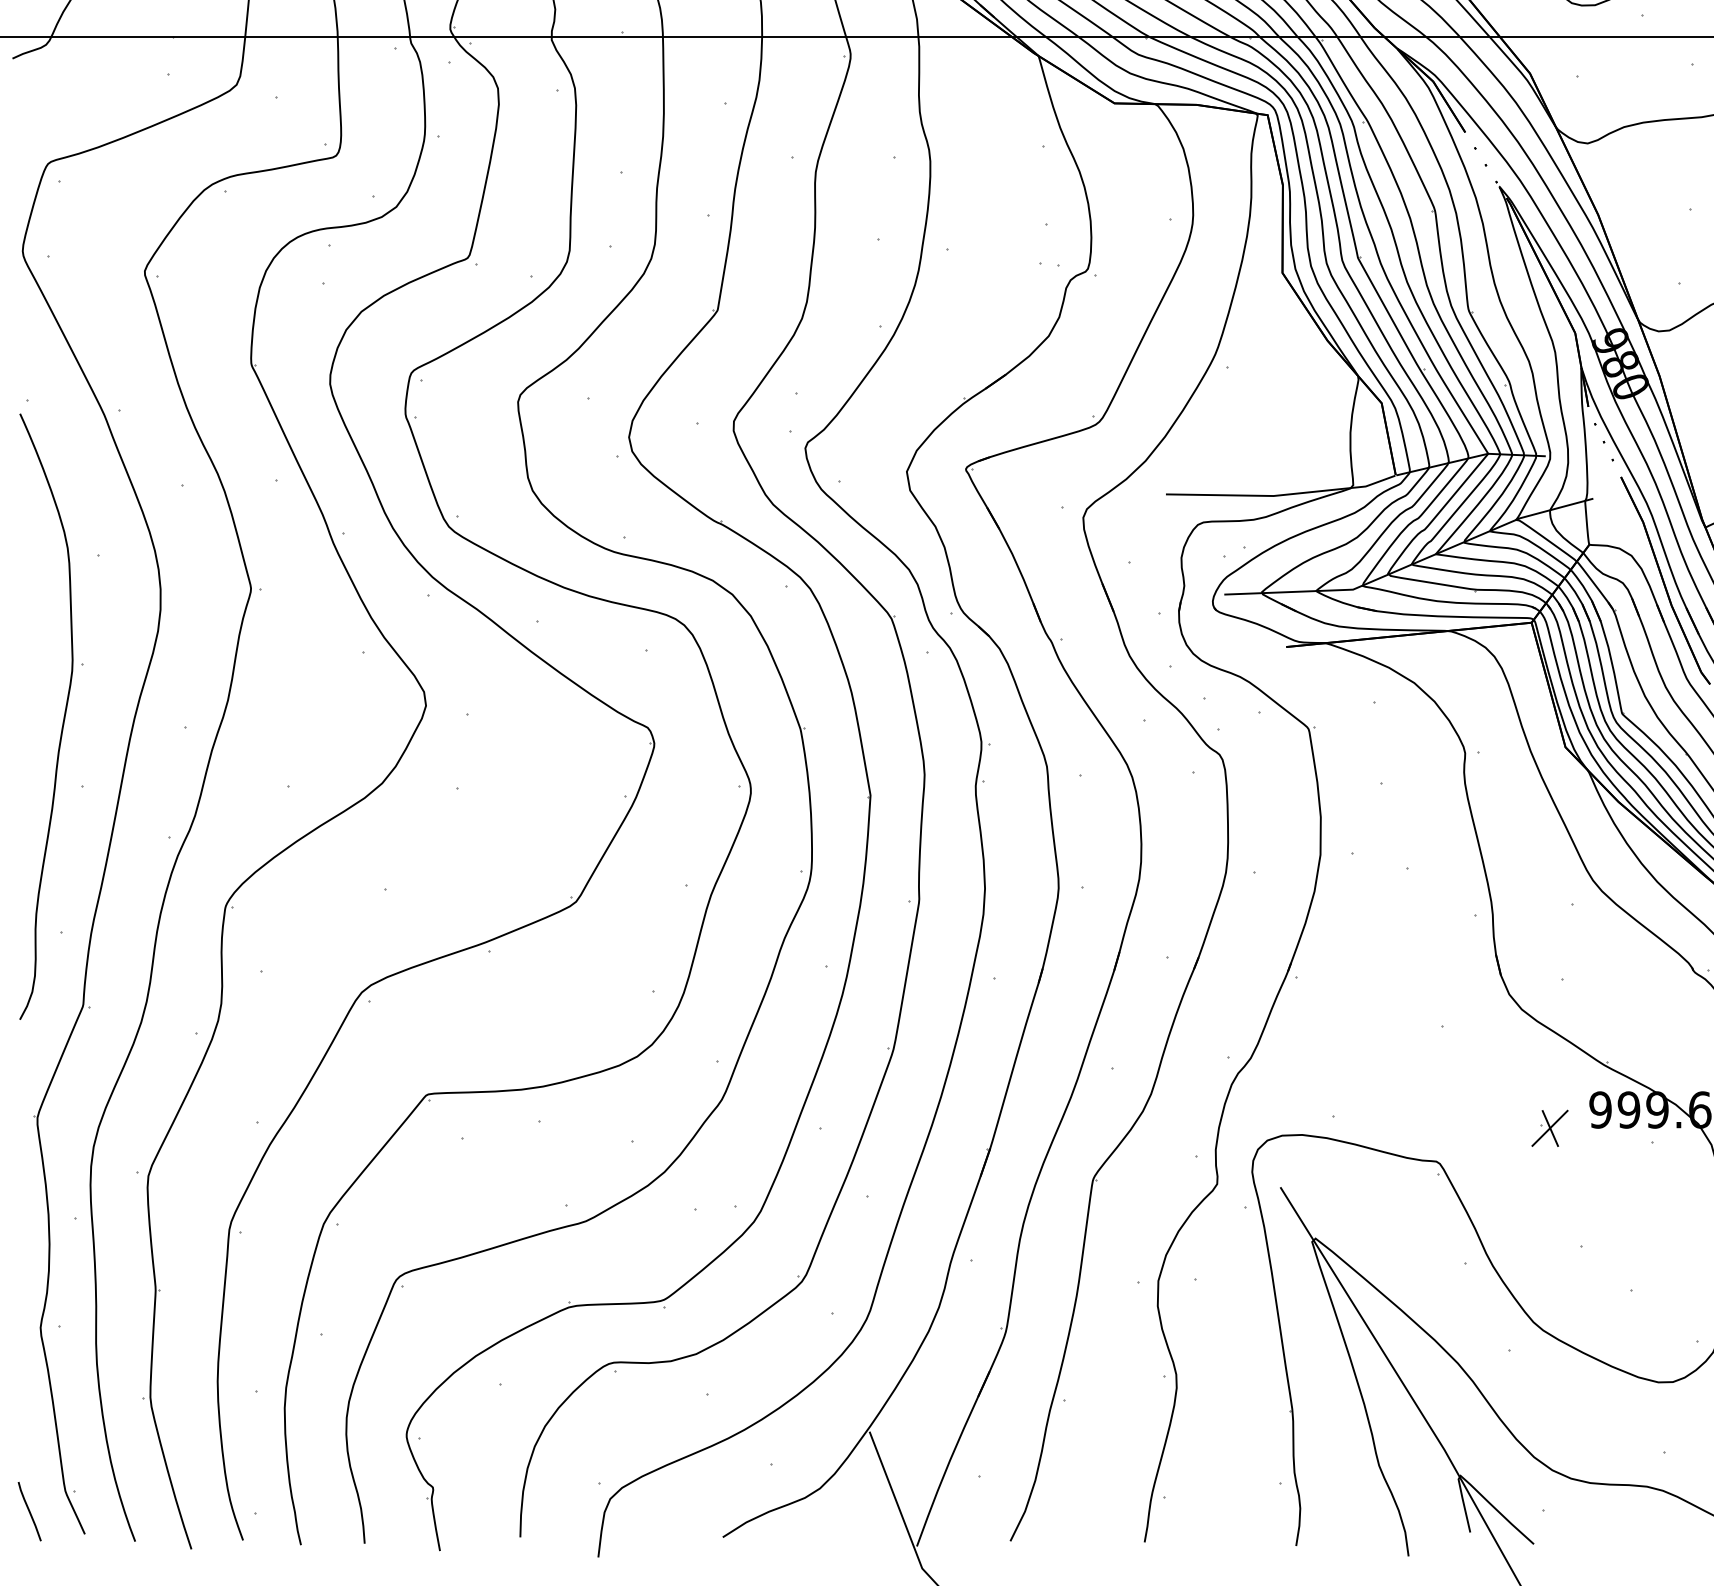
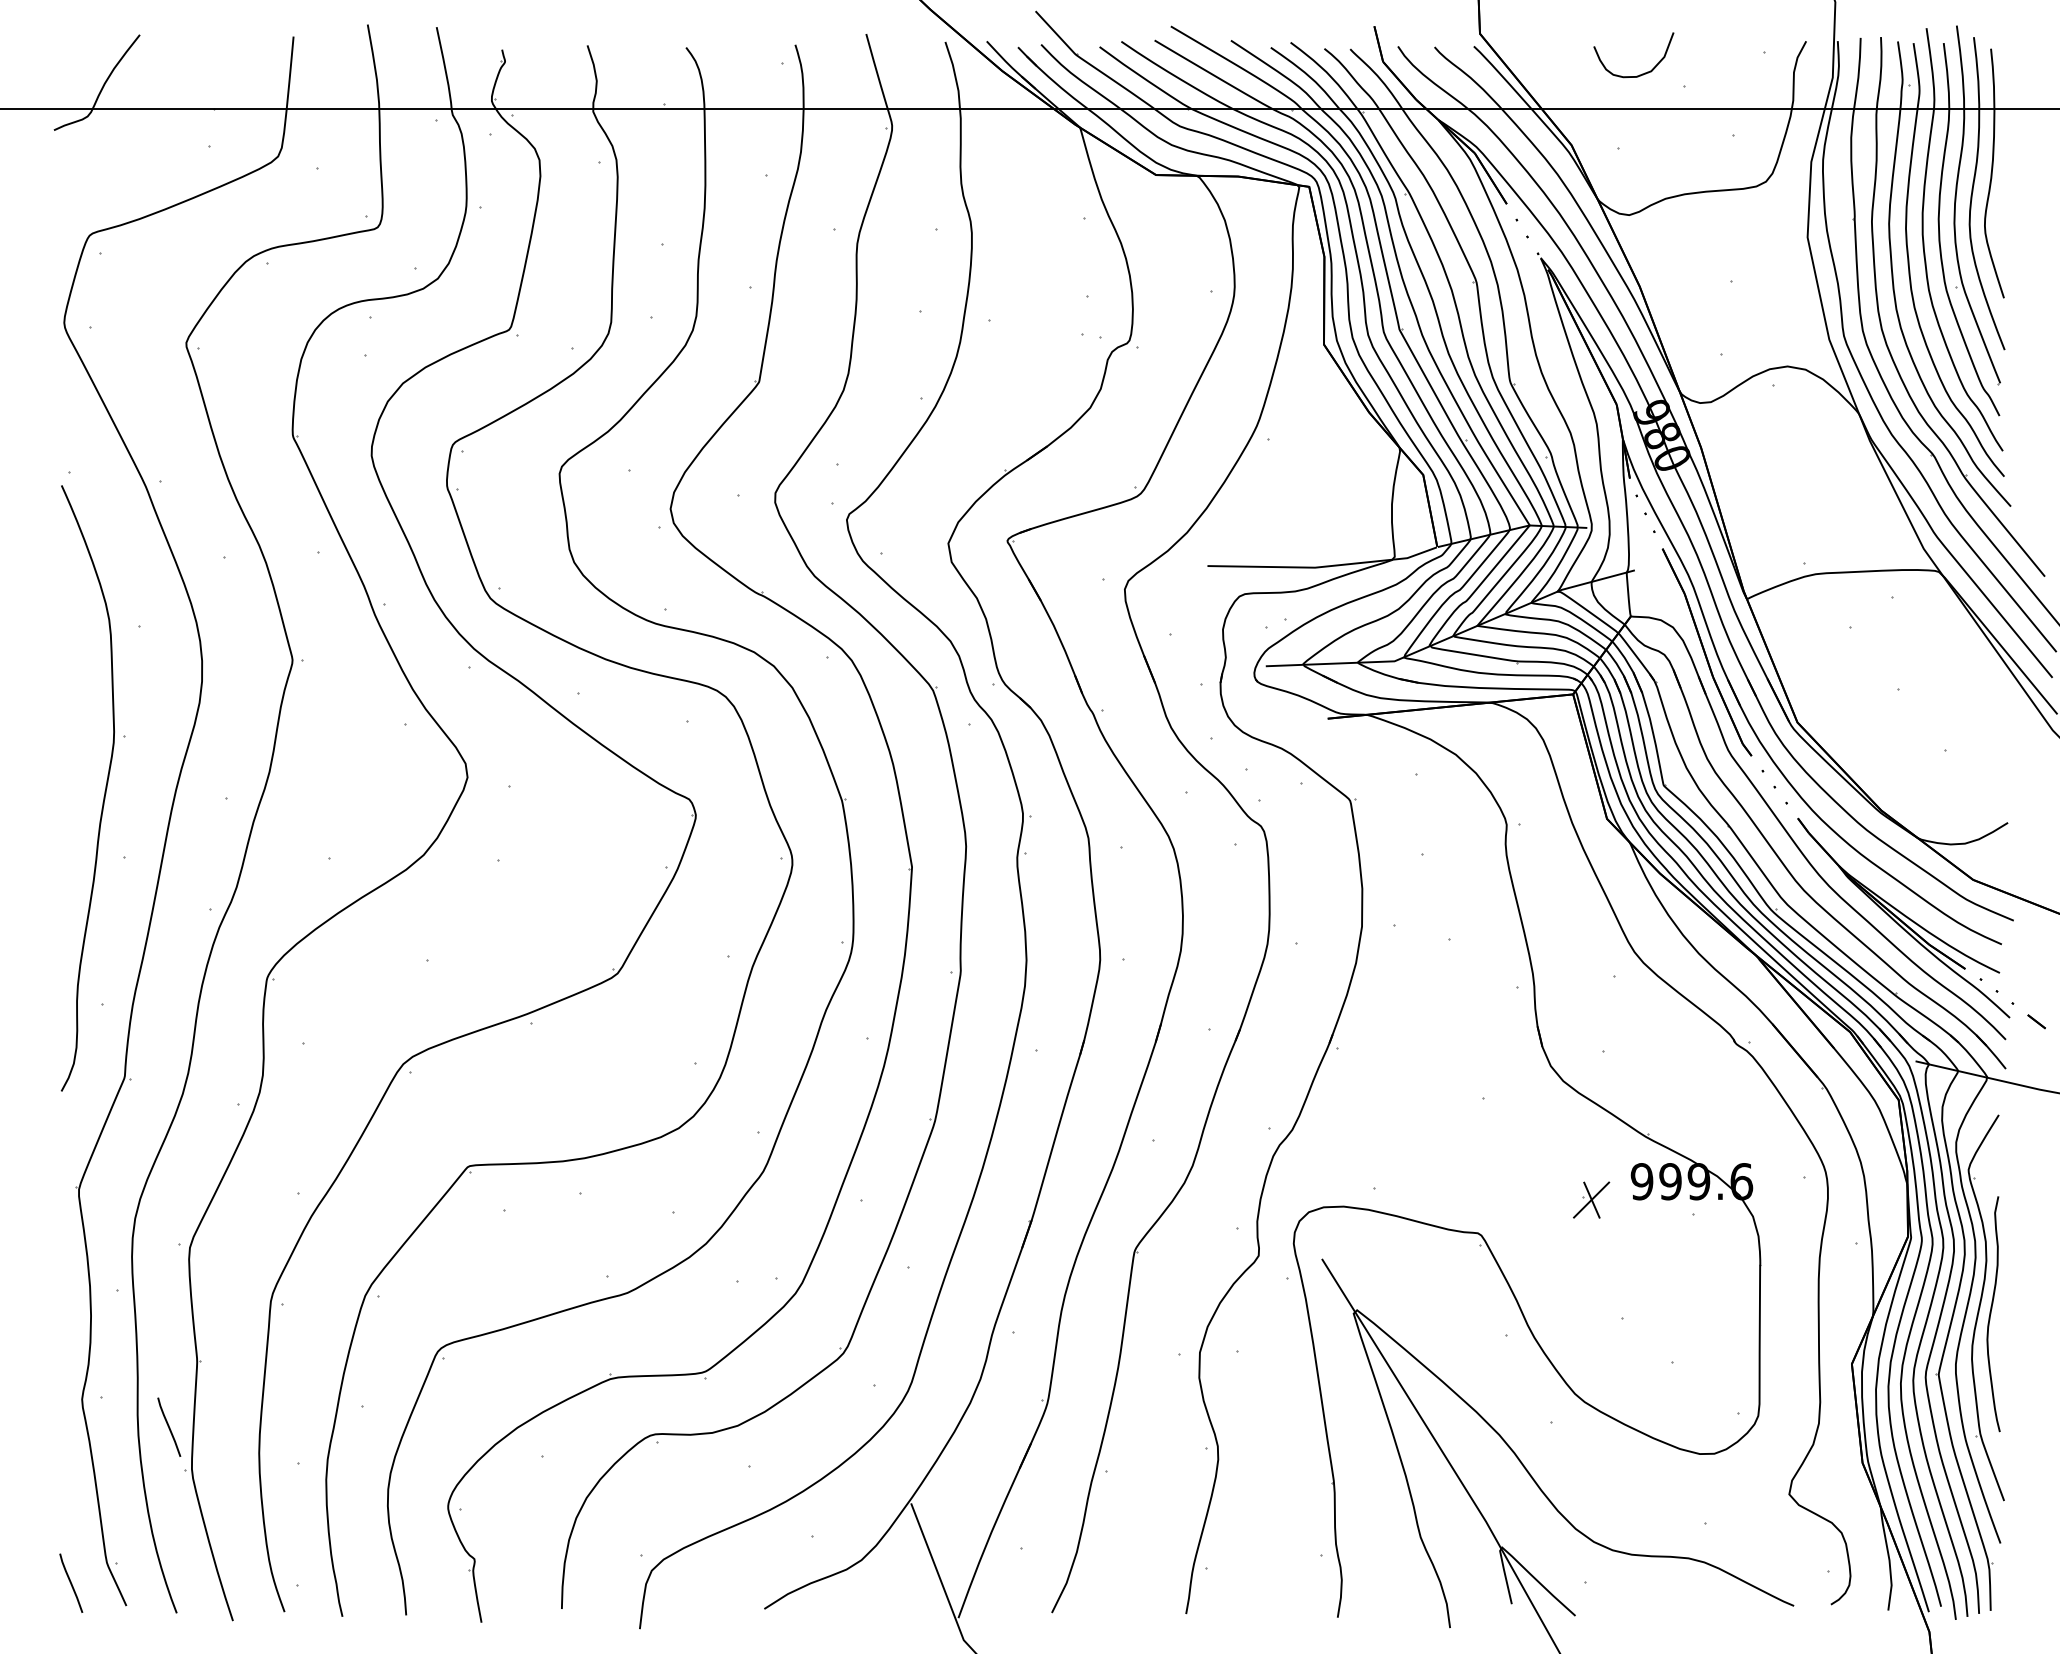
line: (127, 1354) -> (169, 1426), added

